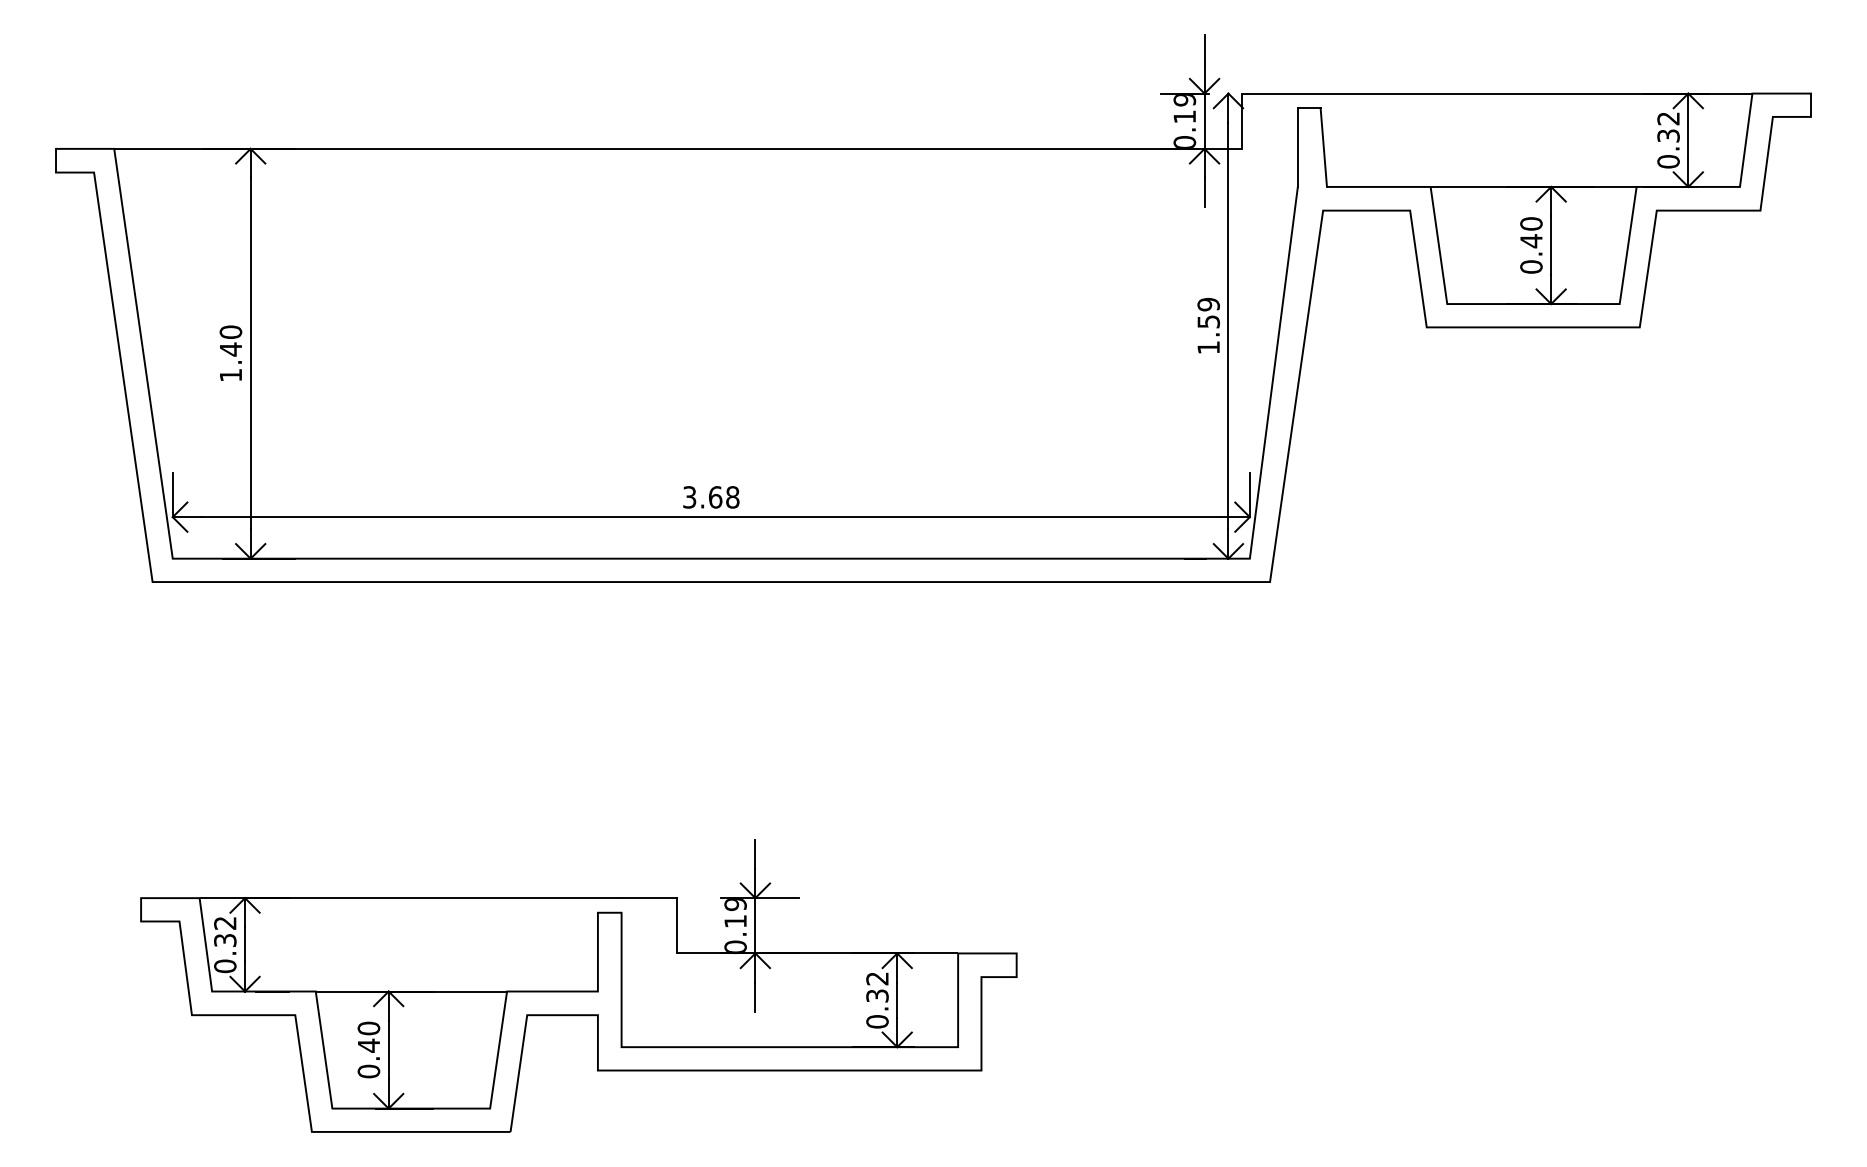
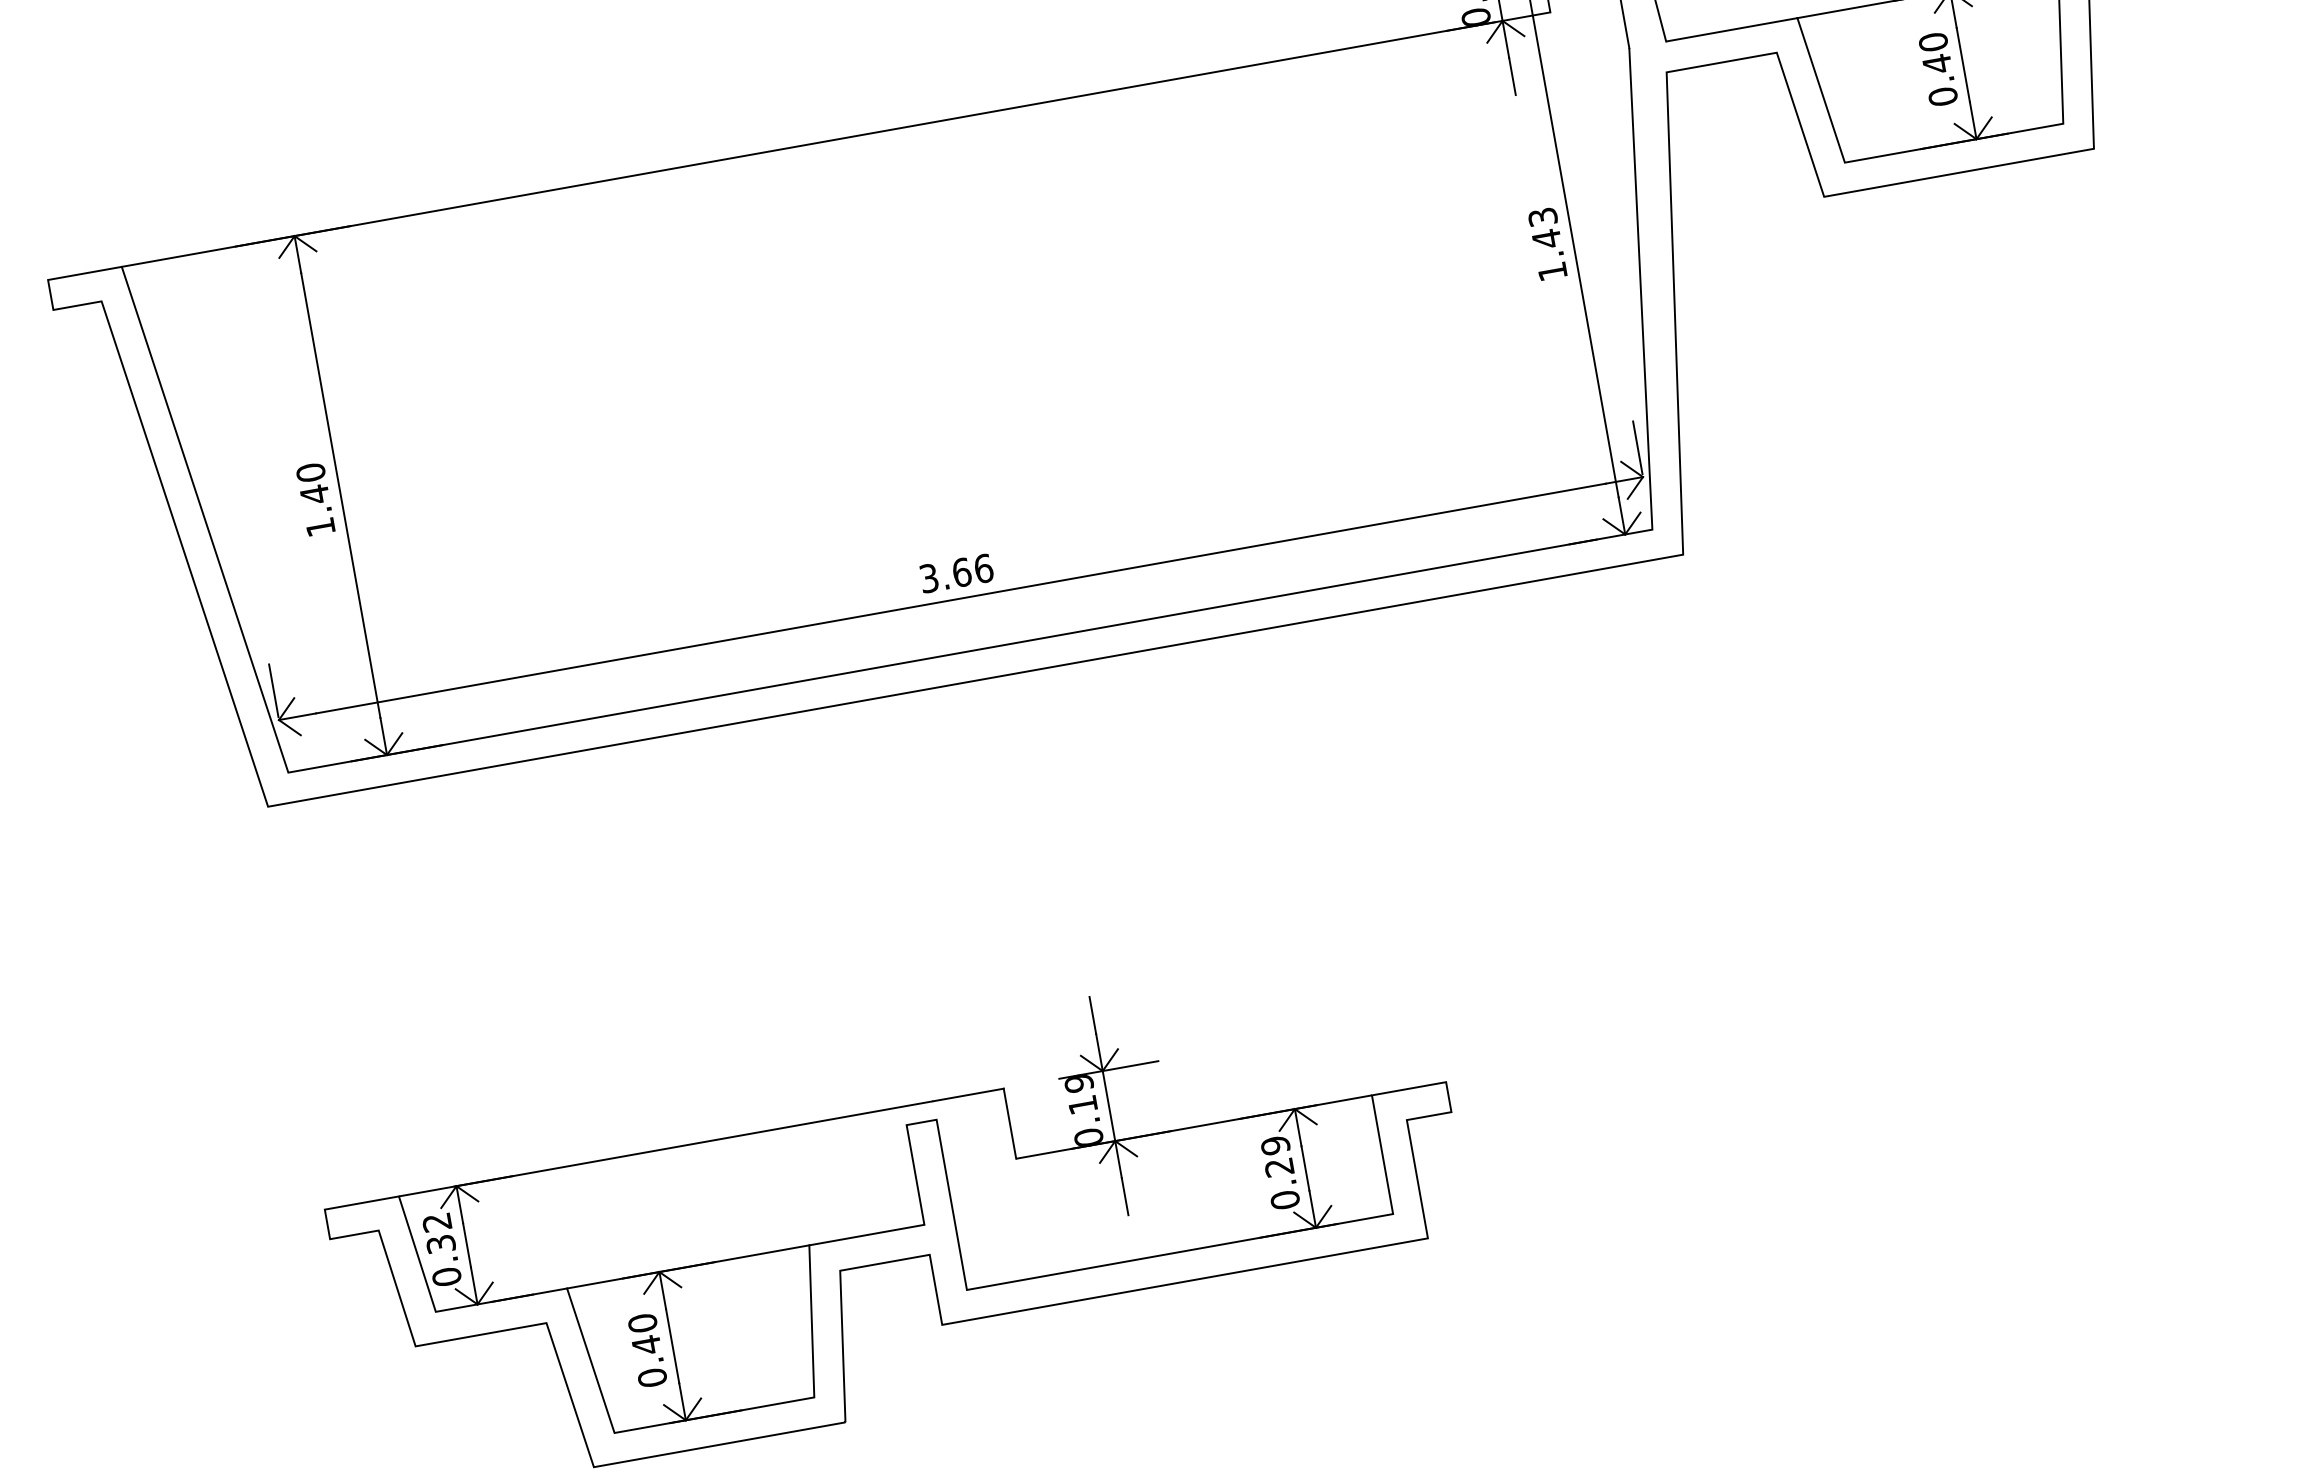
text: (1208, 313) -> (1544, 228), 1.59 -> 1.43
text: (732, 497) -> (983, 568), 3.68 -> 3.66
text: (877, 987) -> (1277, 1156), 0.32 -> 0.29

